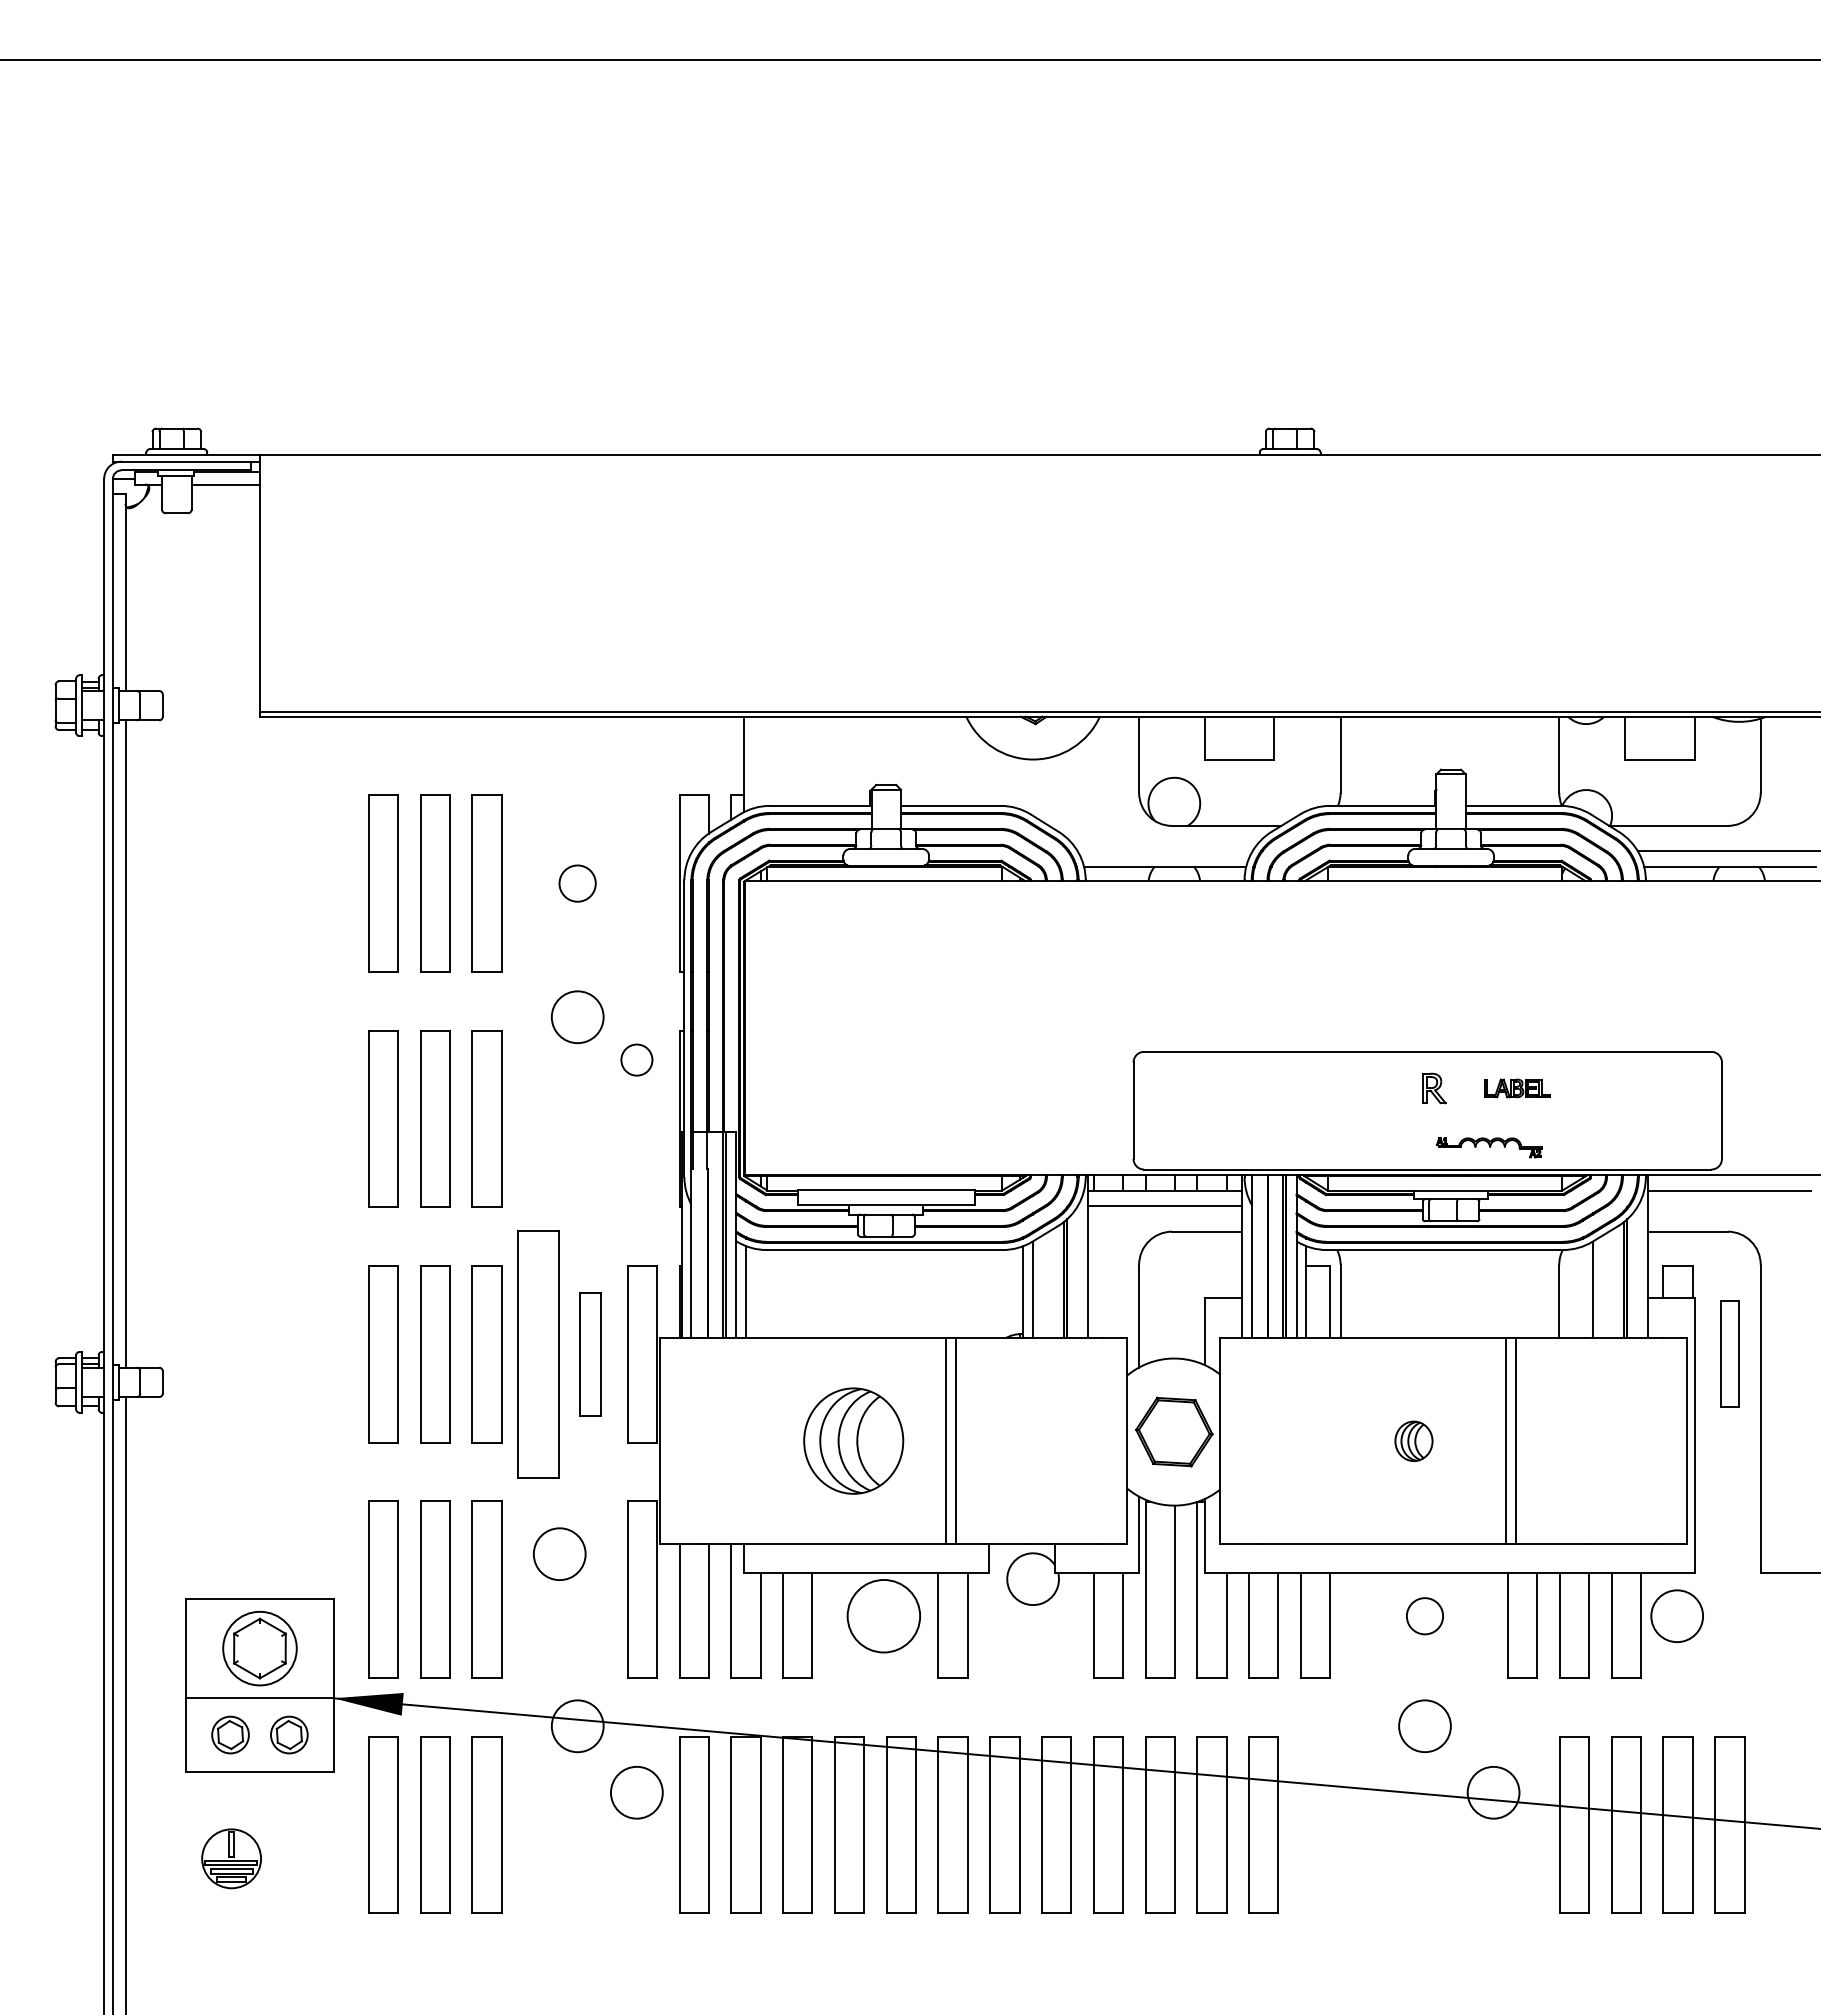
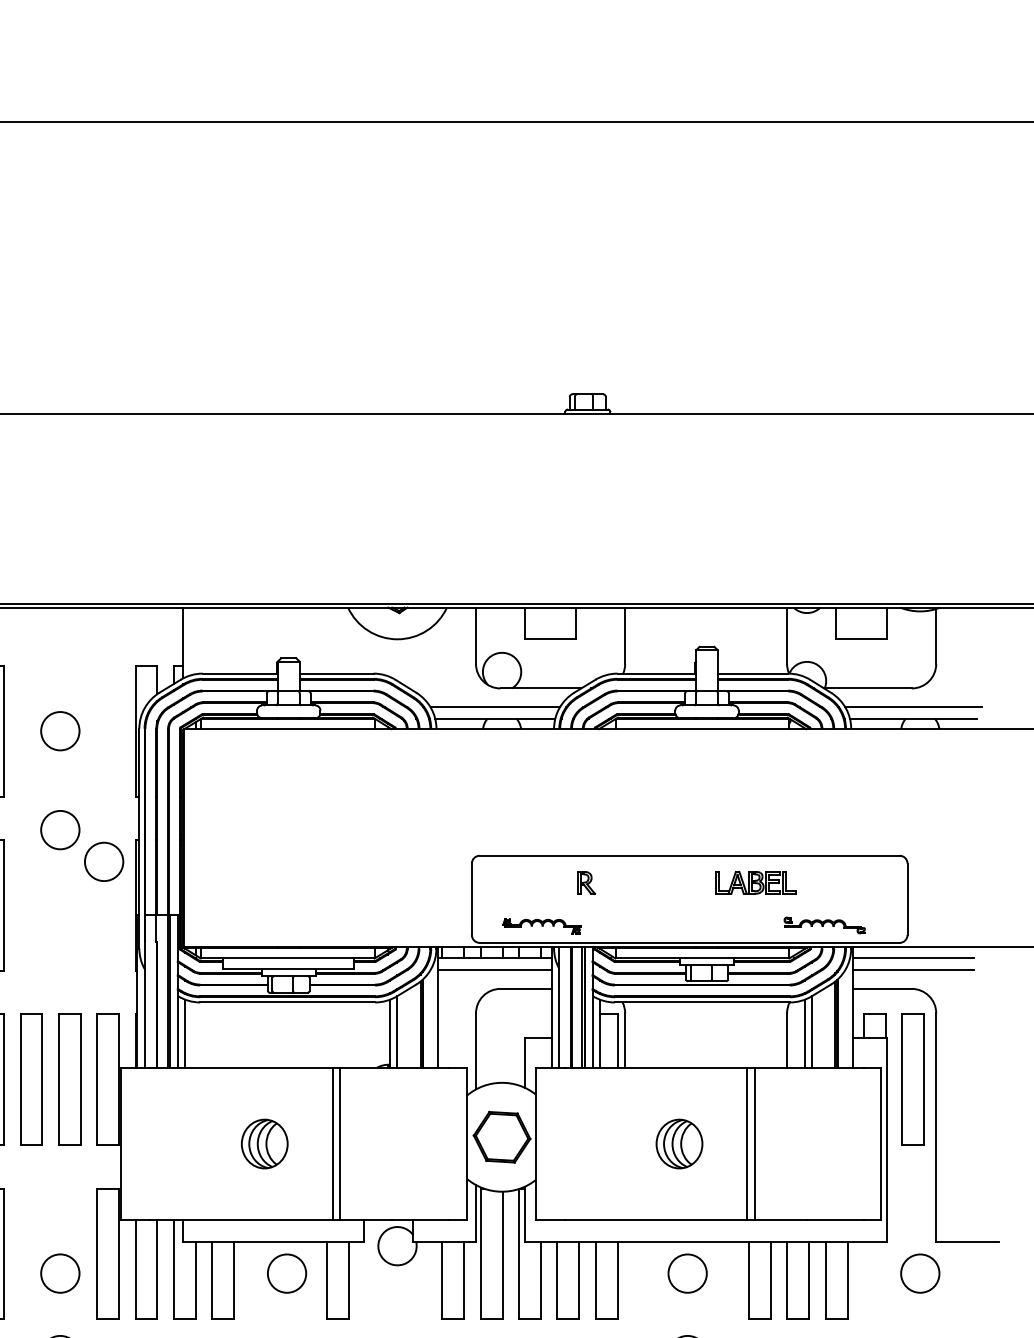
line: (1164, 851) -> (494, 707), added
circle: (577, 883) -> (60, 731), size x1.43
circle: (636, 1059) -> (103, 861), size x1.67
part: (1434, 1088) -> (586, 882), moved
part: (1516, 1088) -> (755, 882), size x1.67
part: (1610, 1145) -> (825, 925), added
part: (1489, 1147) -> (542, 926), moved
line: (1729, 1206) -> (913, 970), added
line: (1583, 1292) -> (805, 1033), added
part: (538, 1354) -> (31, 1079), size x0.71
part: (590, 1354) -> (69, 1079), size x1.43
part: (1729, 1354) -> (913, 1079), size x1.67
part: (853, 1441) -> (264, 1144), size x0.62
part: (1413, 1441) -> (679, 1144), size x1.67
circle: (559, 1553) -> (60, 1273), moved
circle: (1676, 1615) -> (919, 1273), moved
circle: (883, 1616) -> (286, 1273), size x0.71
circle: (1424, 1616) -> (687, 1273), size x1.43

